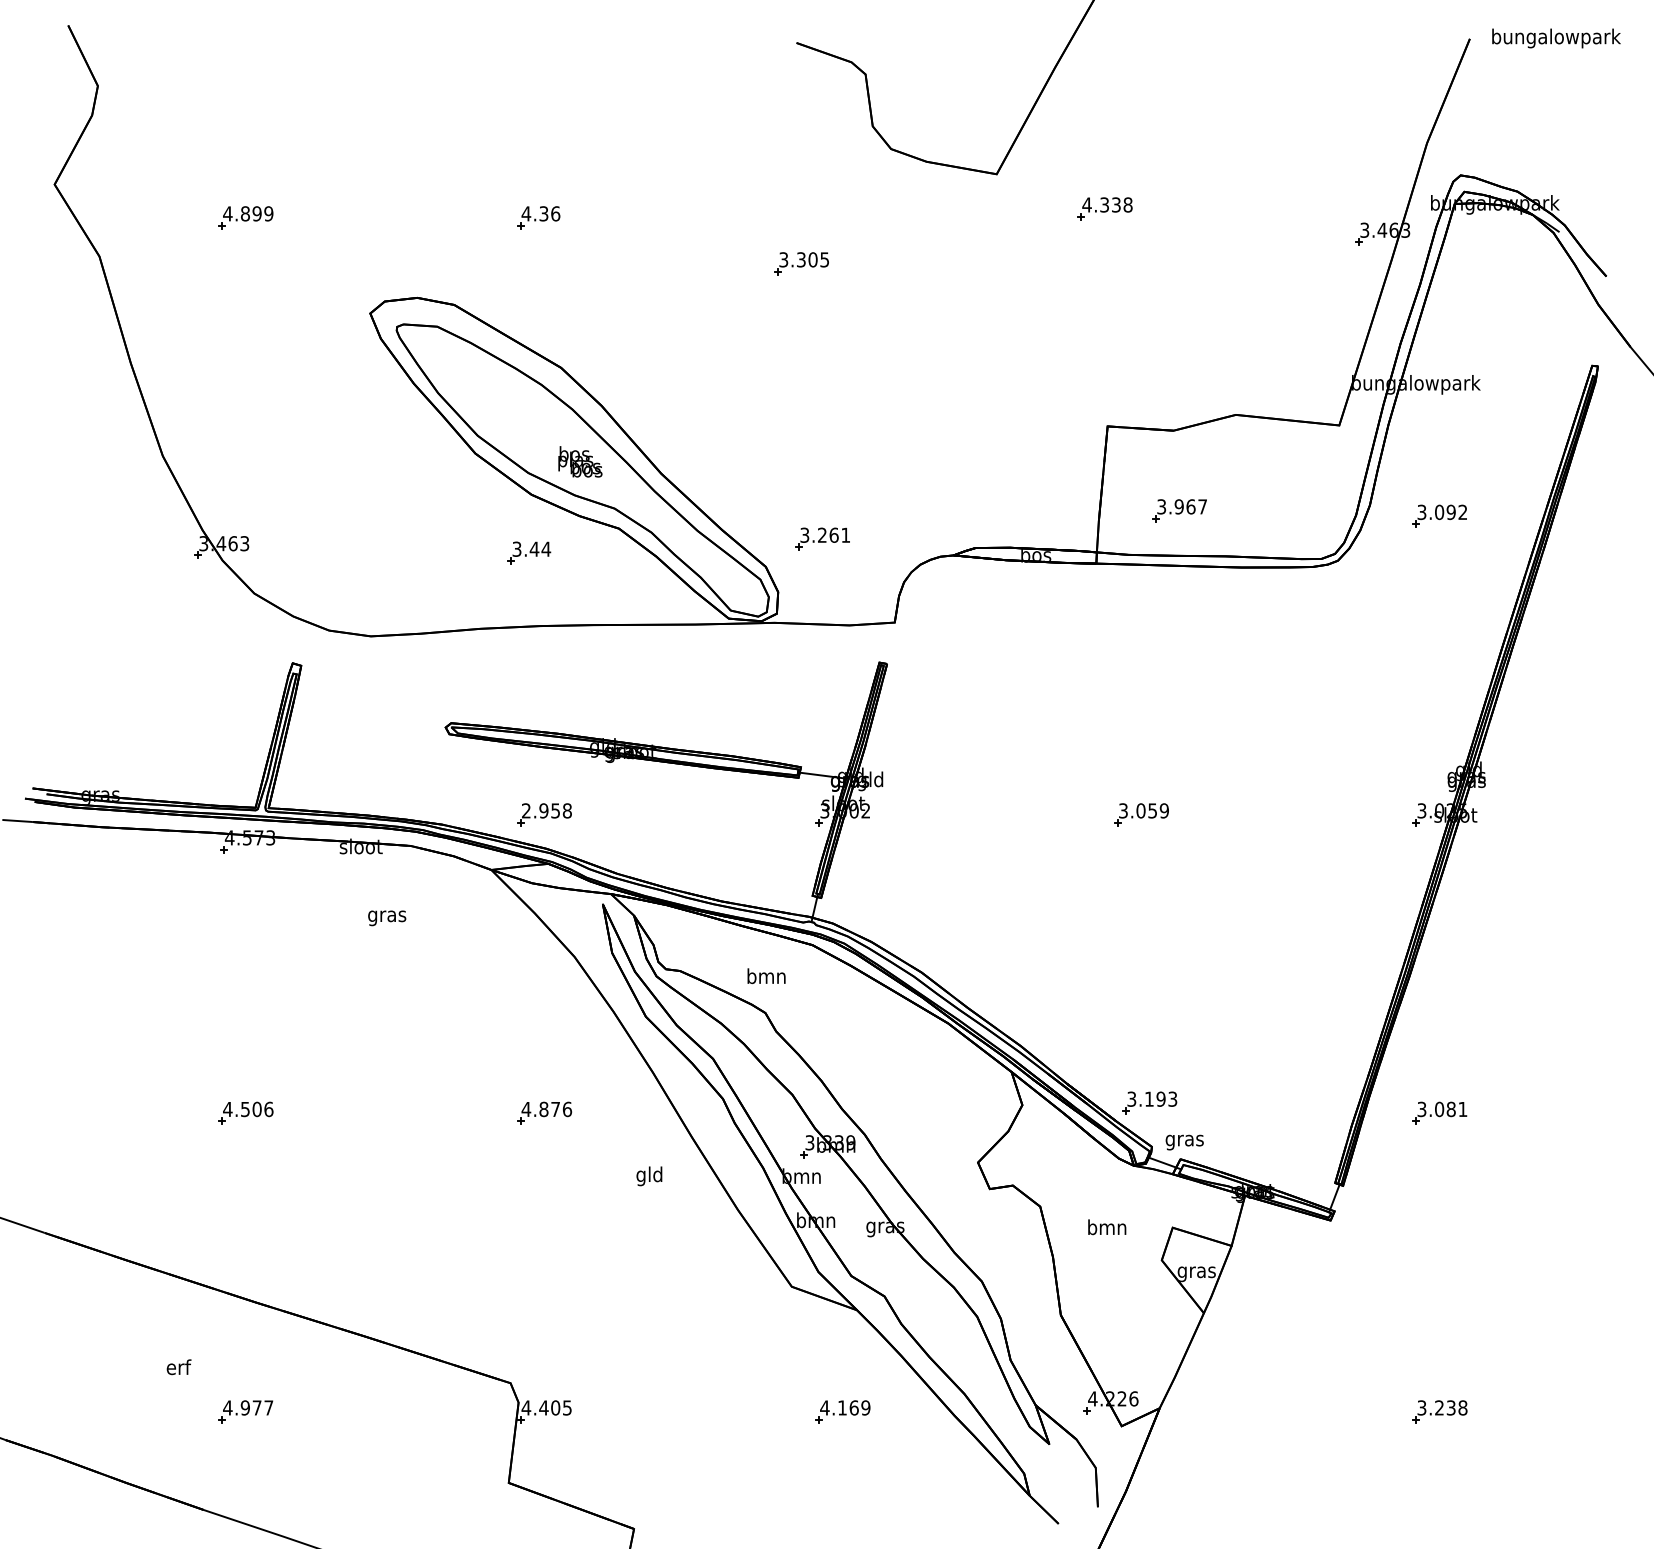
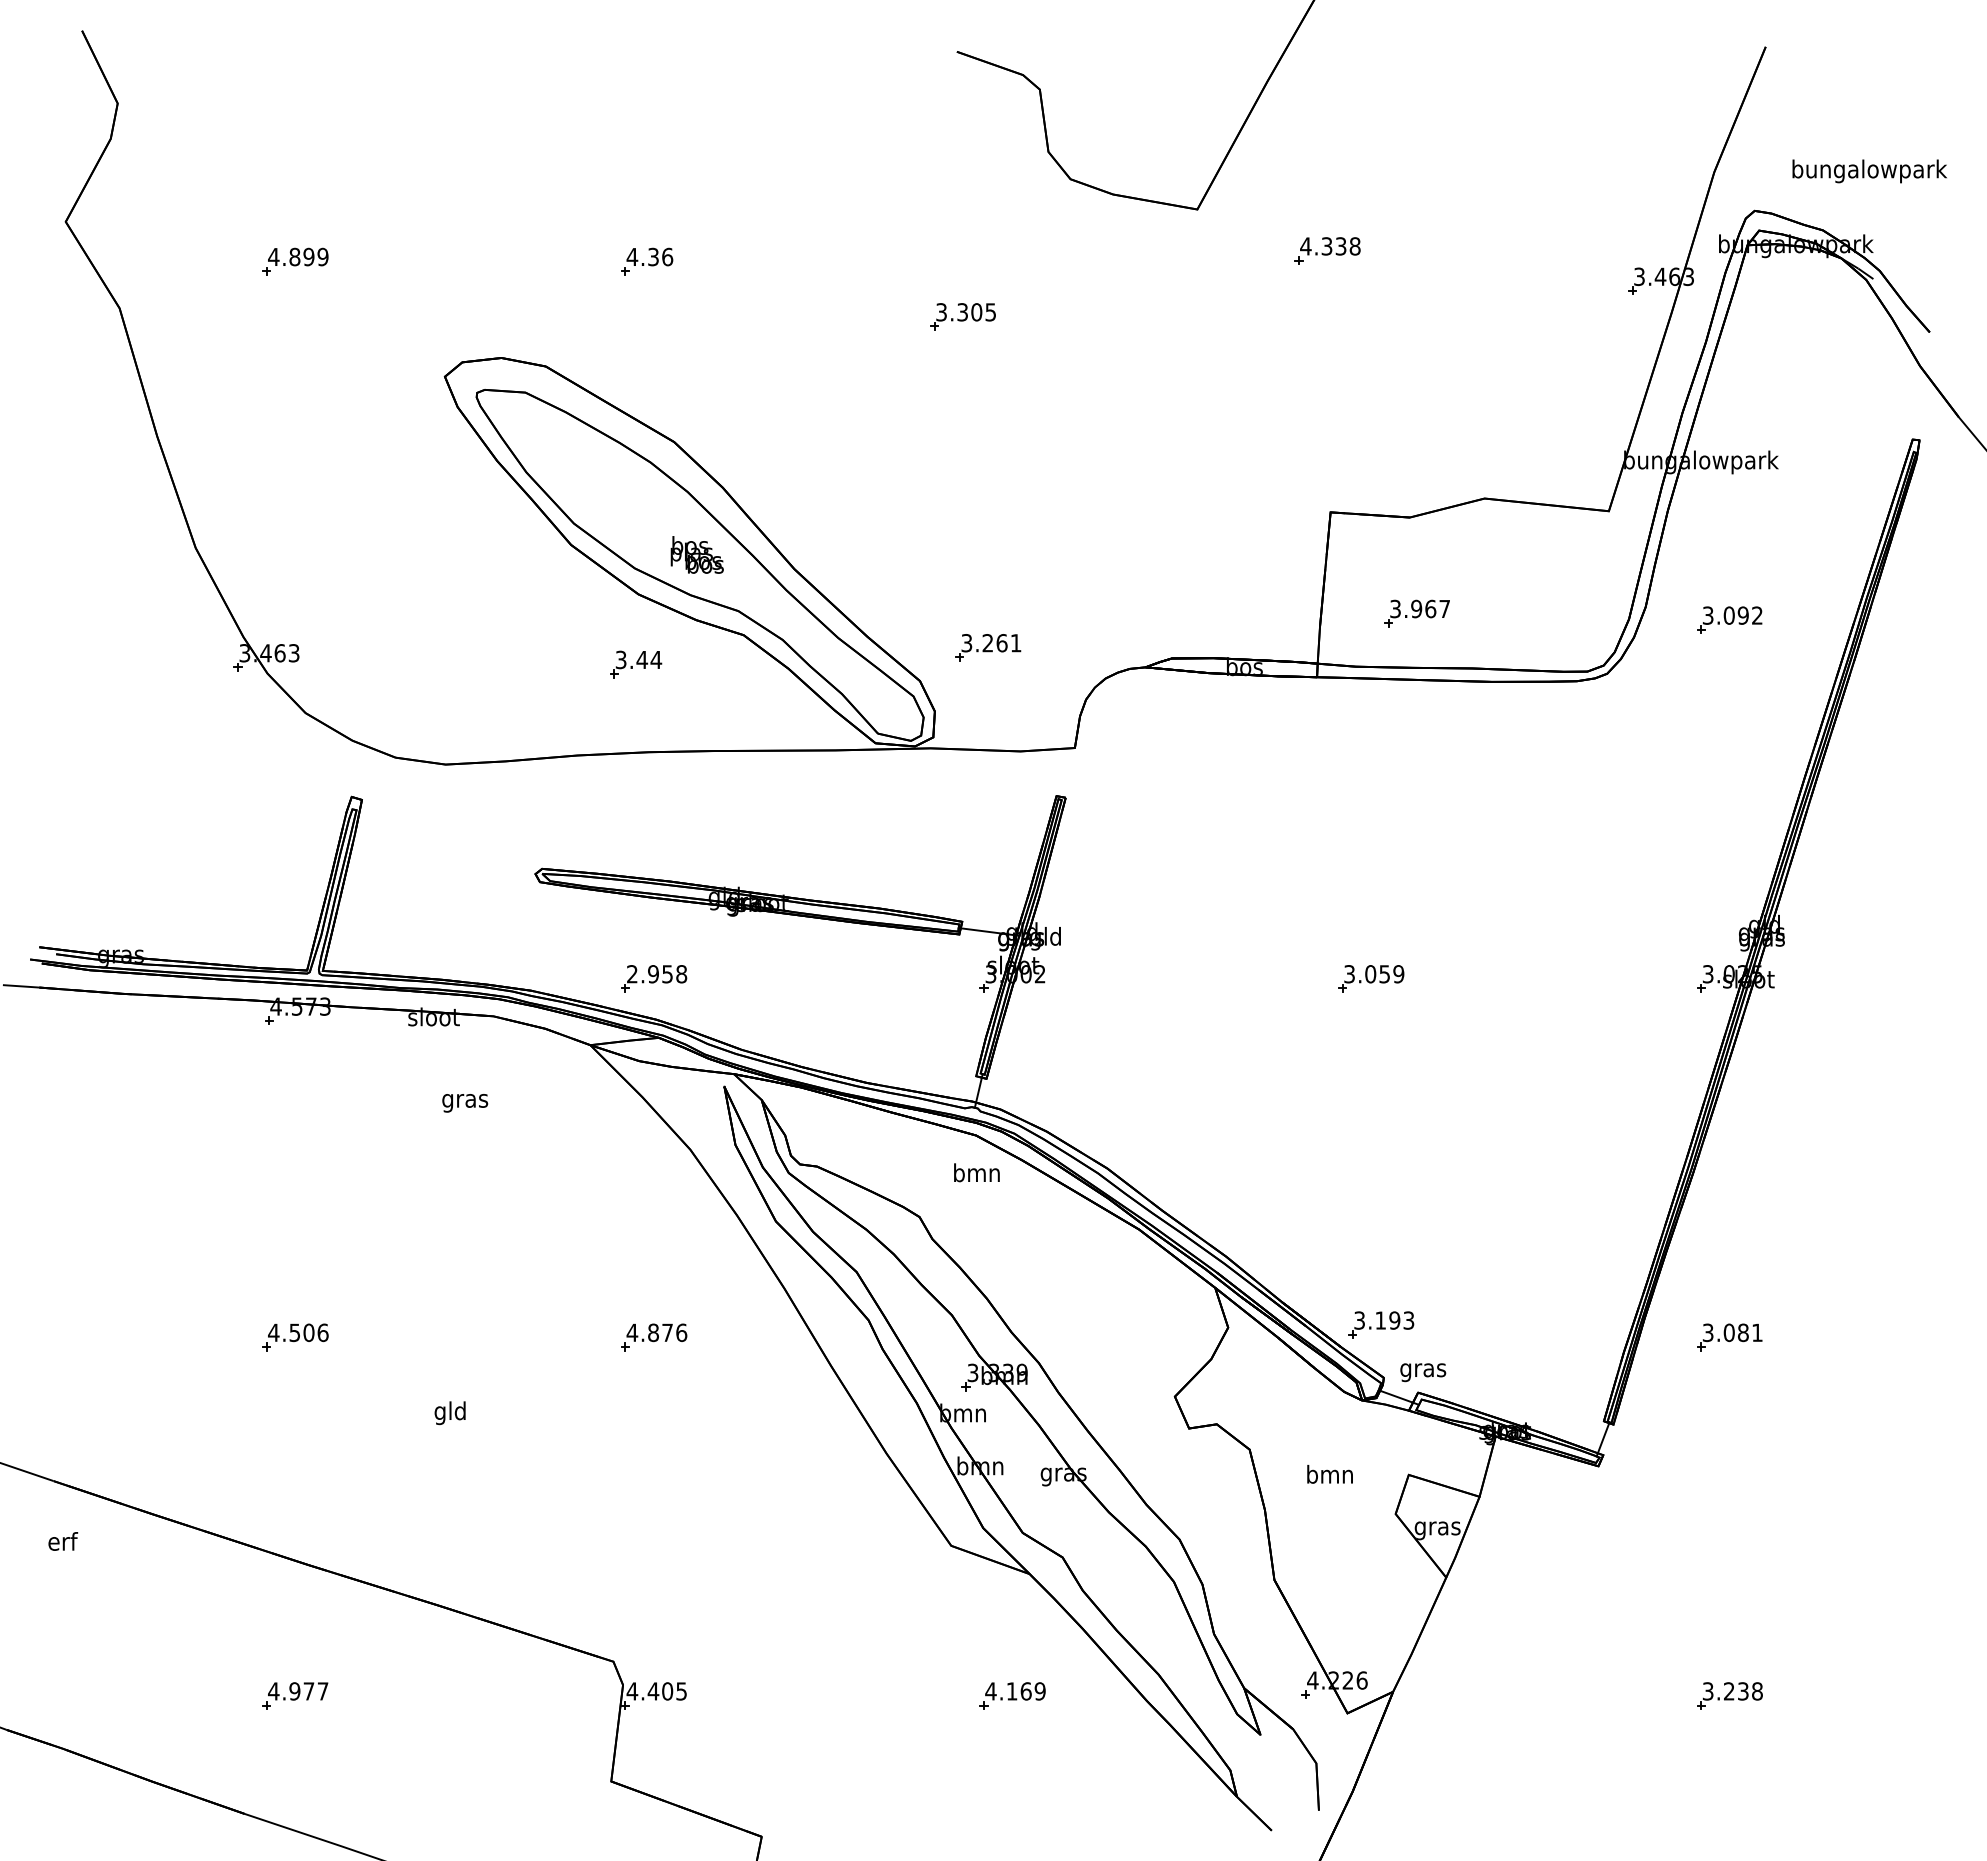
text: (1556, 38) -> (1869, 171), moved
text: (766, 975) -> (976, 1172), moved
text: (648, 1176) -> (449, 1413), moved
text: (179, 1367) -> (63, 1541), moved

